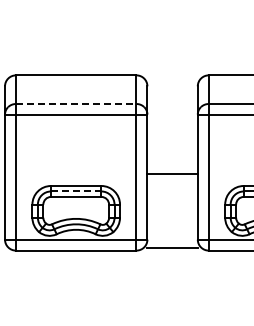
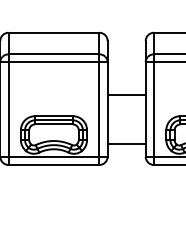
line: (76, 104) -> (54, 54), dashed -> solid
line: (172, 173) -> (126, 94), moved
line: (76, 191) -> (54, 120), dashed -> solid
line: (172, 248) -> (126, 144), moved

